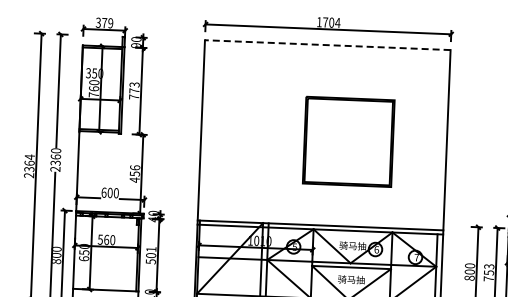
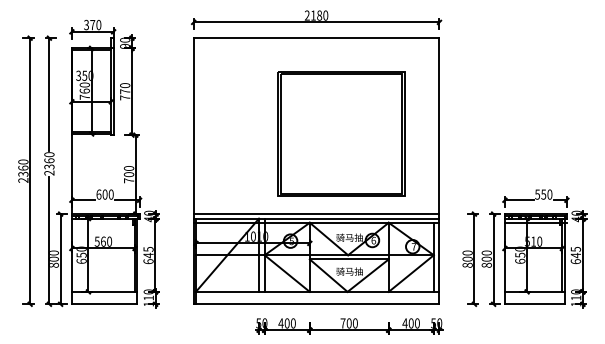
text: (328, 22) -> (316, 15), 1704 -> 2180
text: (110, 23) -> (98, 25), 379 -> 370
line: (327, 45) -> (316, 38), dashed -> solid
text: (134, 84) -> (125, 85), 773 -> 770
part: (348, 141) -> (341, 133), size x1.43
text: (29, 156) -> (23, 161), 2364 -> 2360
text: (134, 173) -> (128, 174), 456 -> 700
line: (320, 221) -> (316, 214), added
text: (151, 255) -> (148, 255), 501 -> 645
text: (488, 272) -> (486, 258), 753 -> 800

